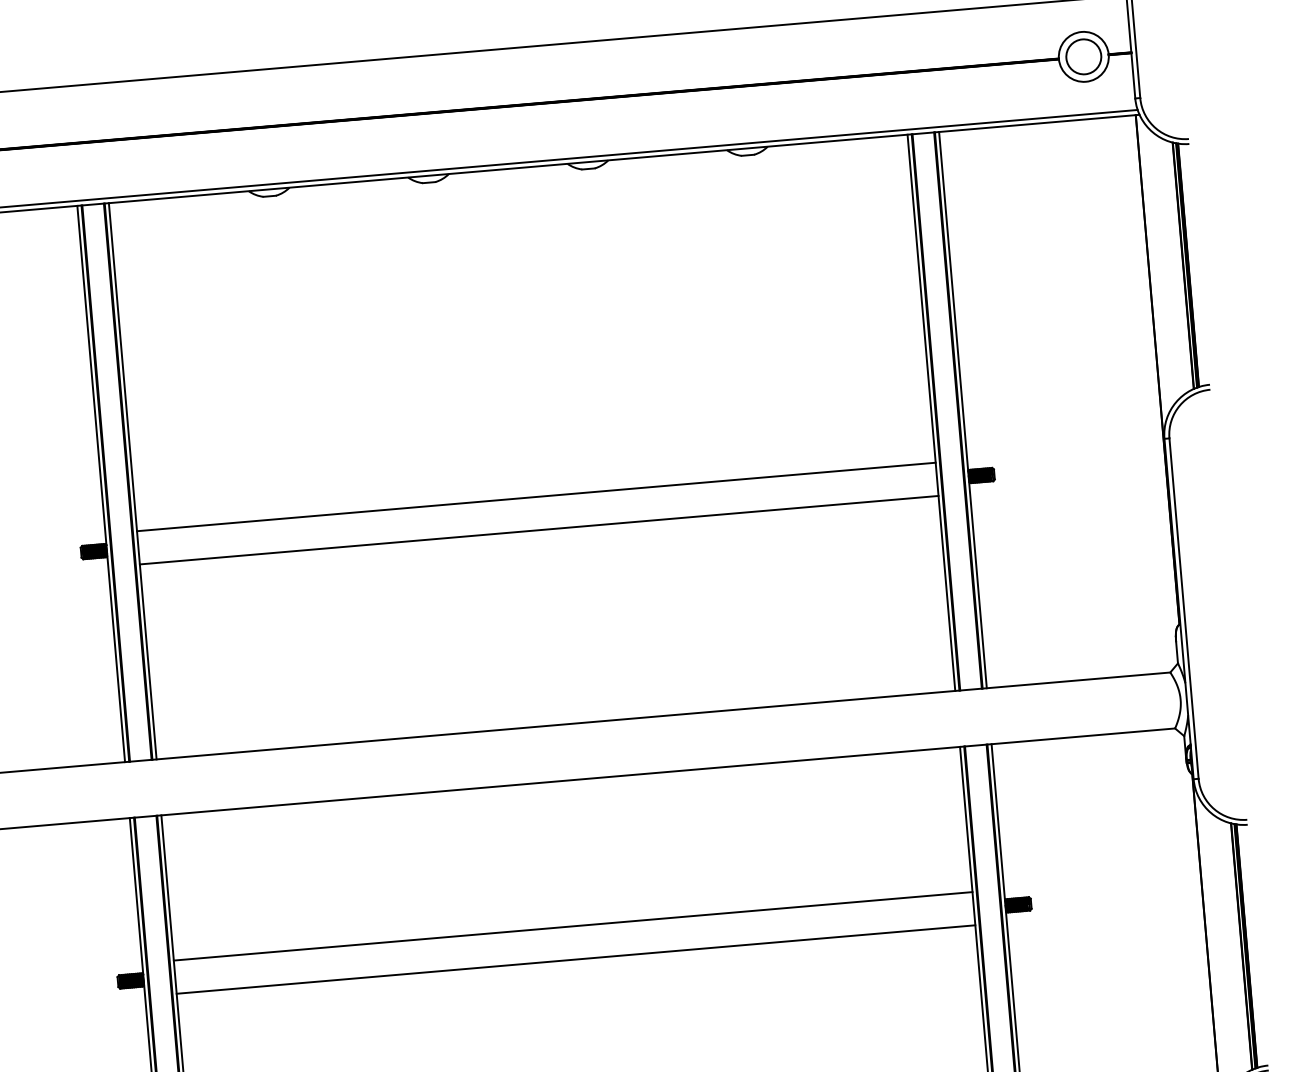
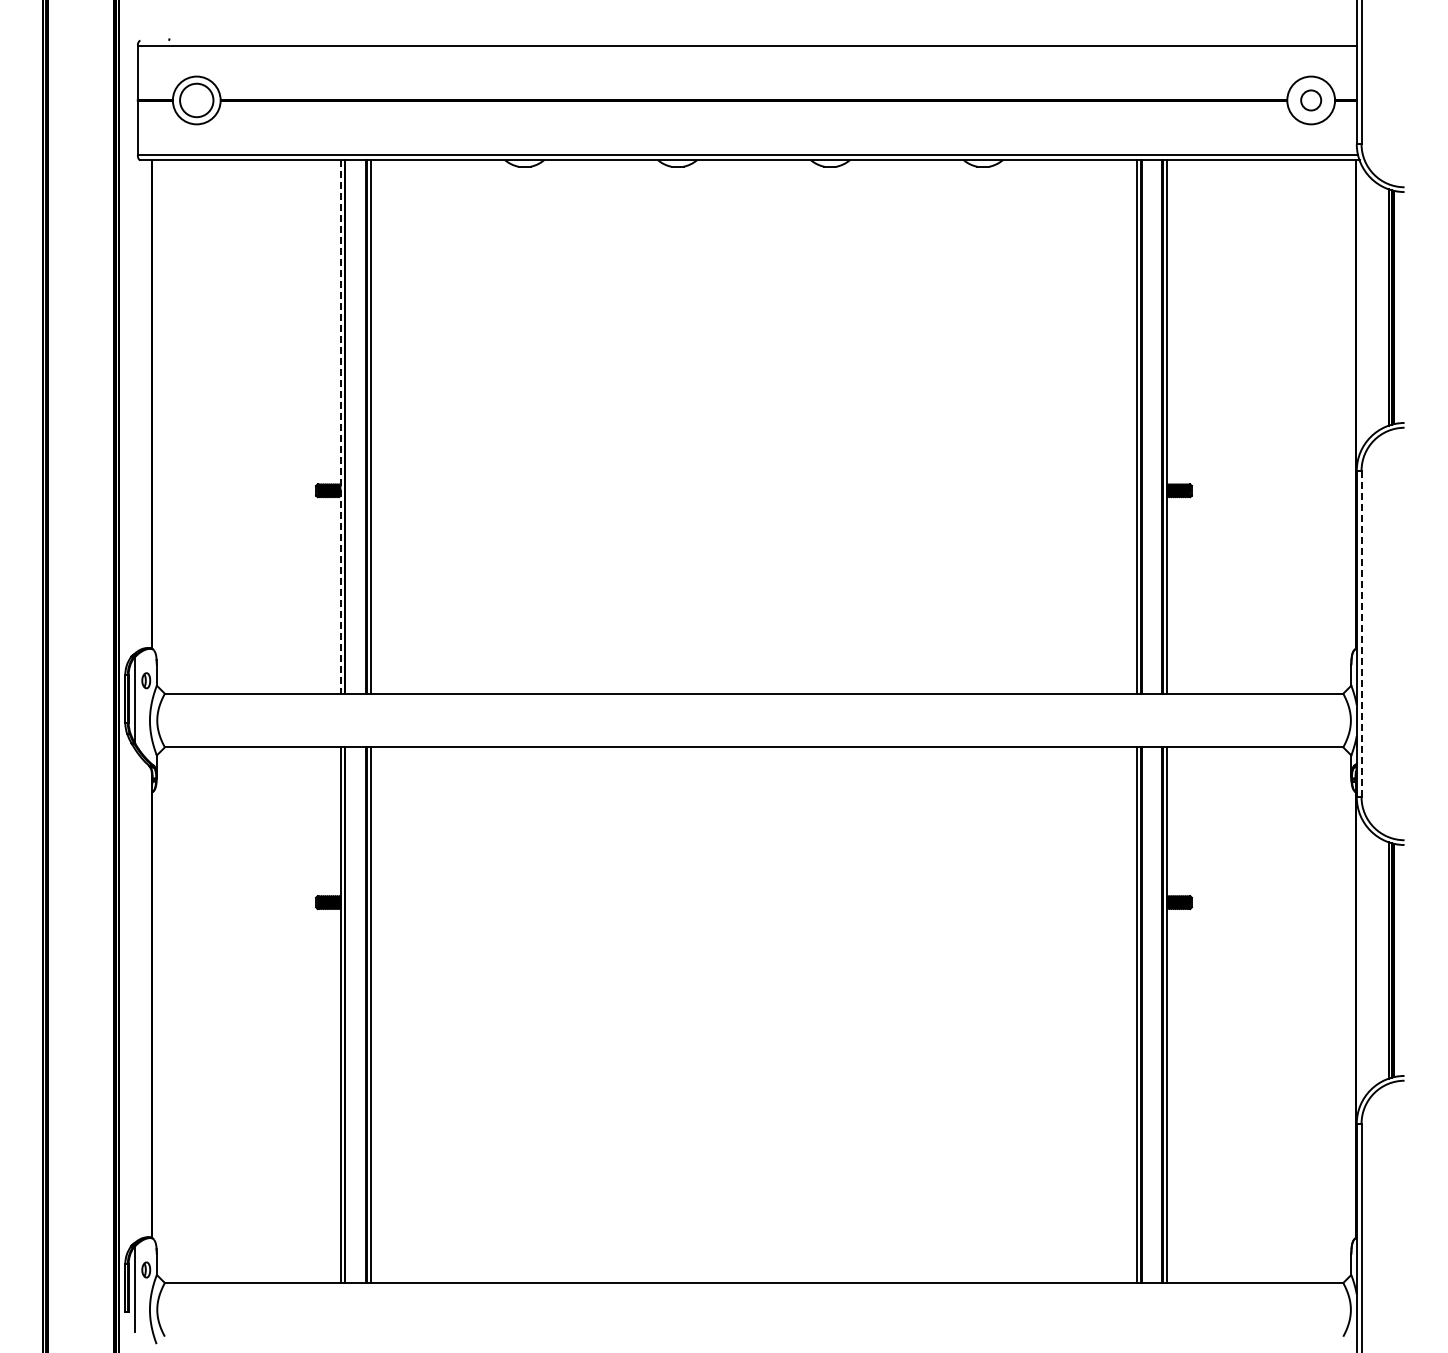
circle: (1083, 56) -> (1310, 100), size x0.6
line: (100, 483) -> (340, 426), solid -> dashed
line: (535, 496) -> (753, 474), removed
line: (538, 530) -> (753, 506), removed
line: (1184, 609) -> (1361, 634), solid -> dashed
line: (572, 926) -> (753, 886), removed
line: (575, 959) -> (753, 918), removed

